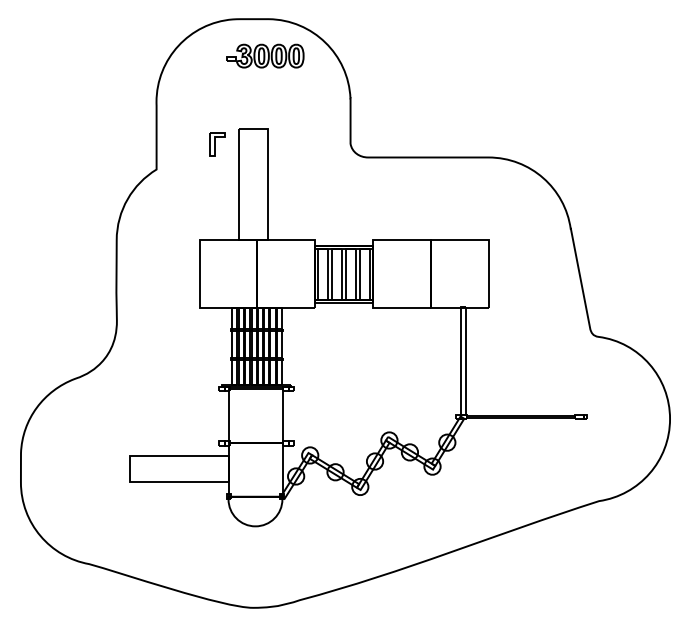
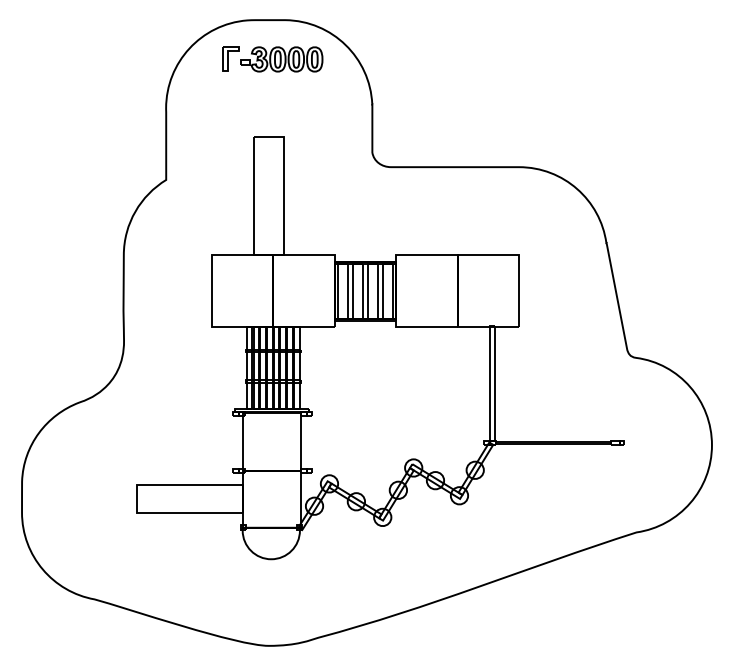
part: (217, 143) -> (230, 58), moved

